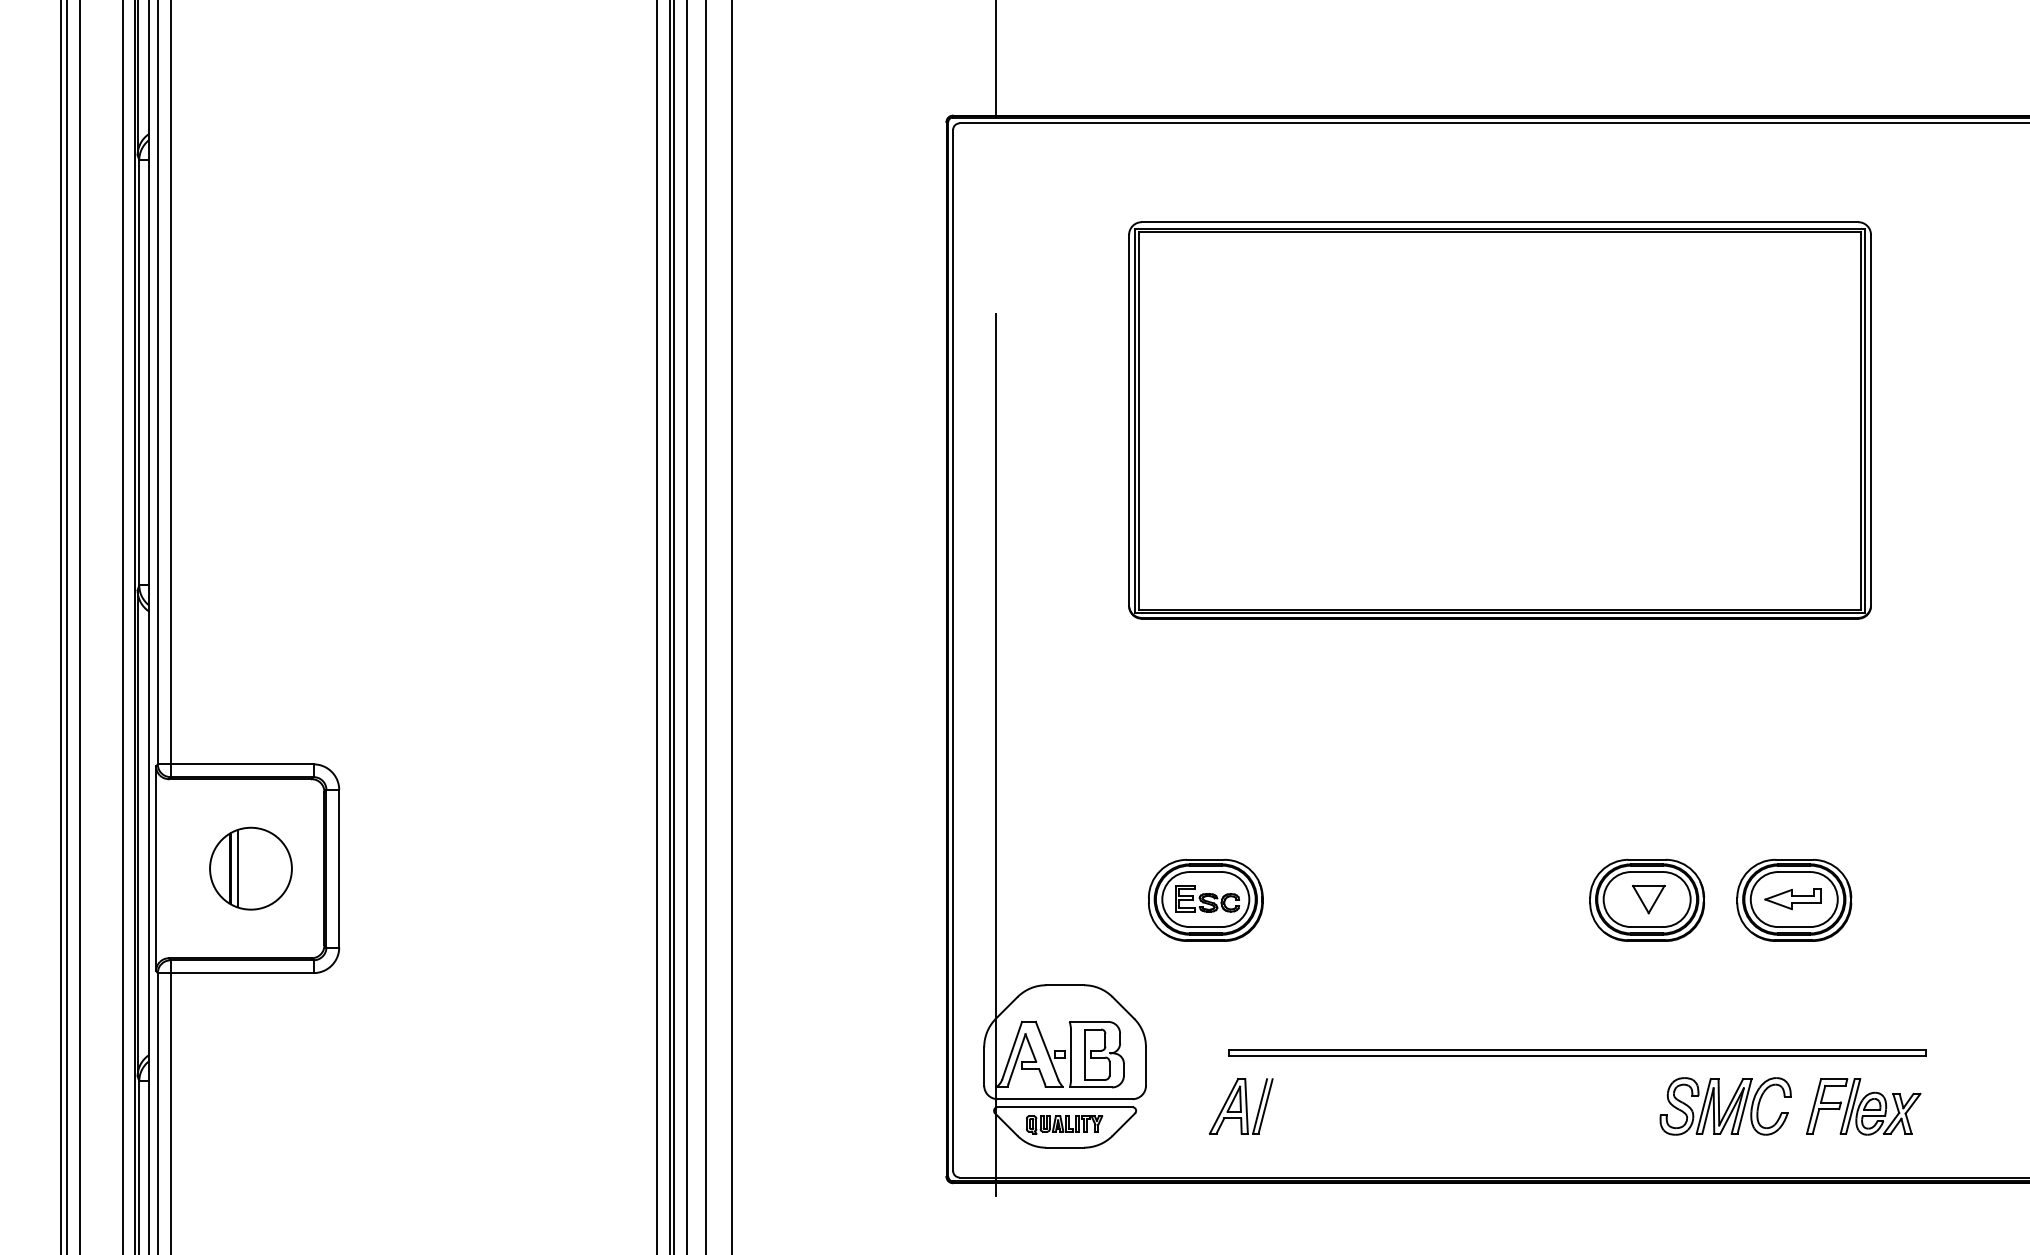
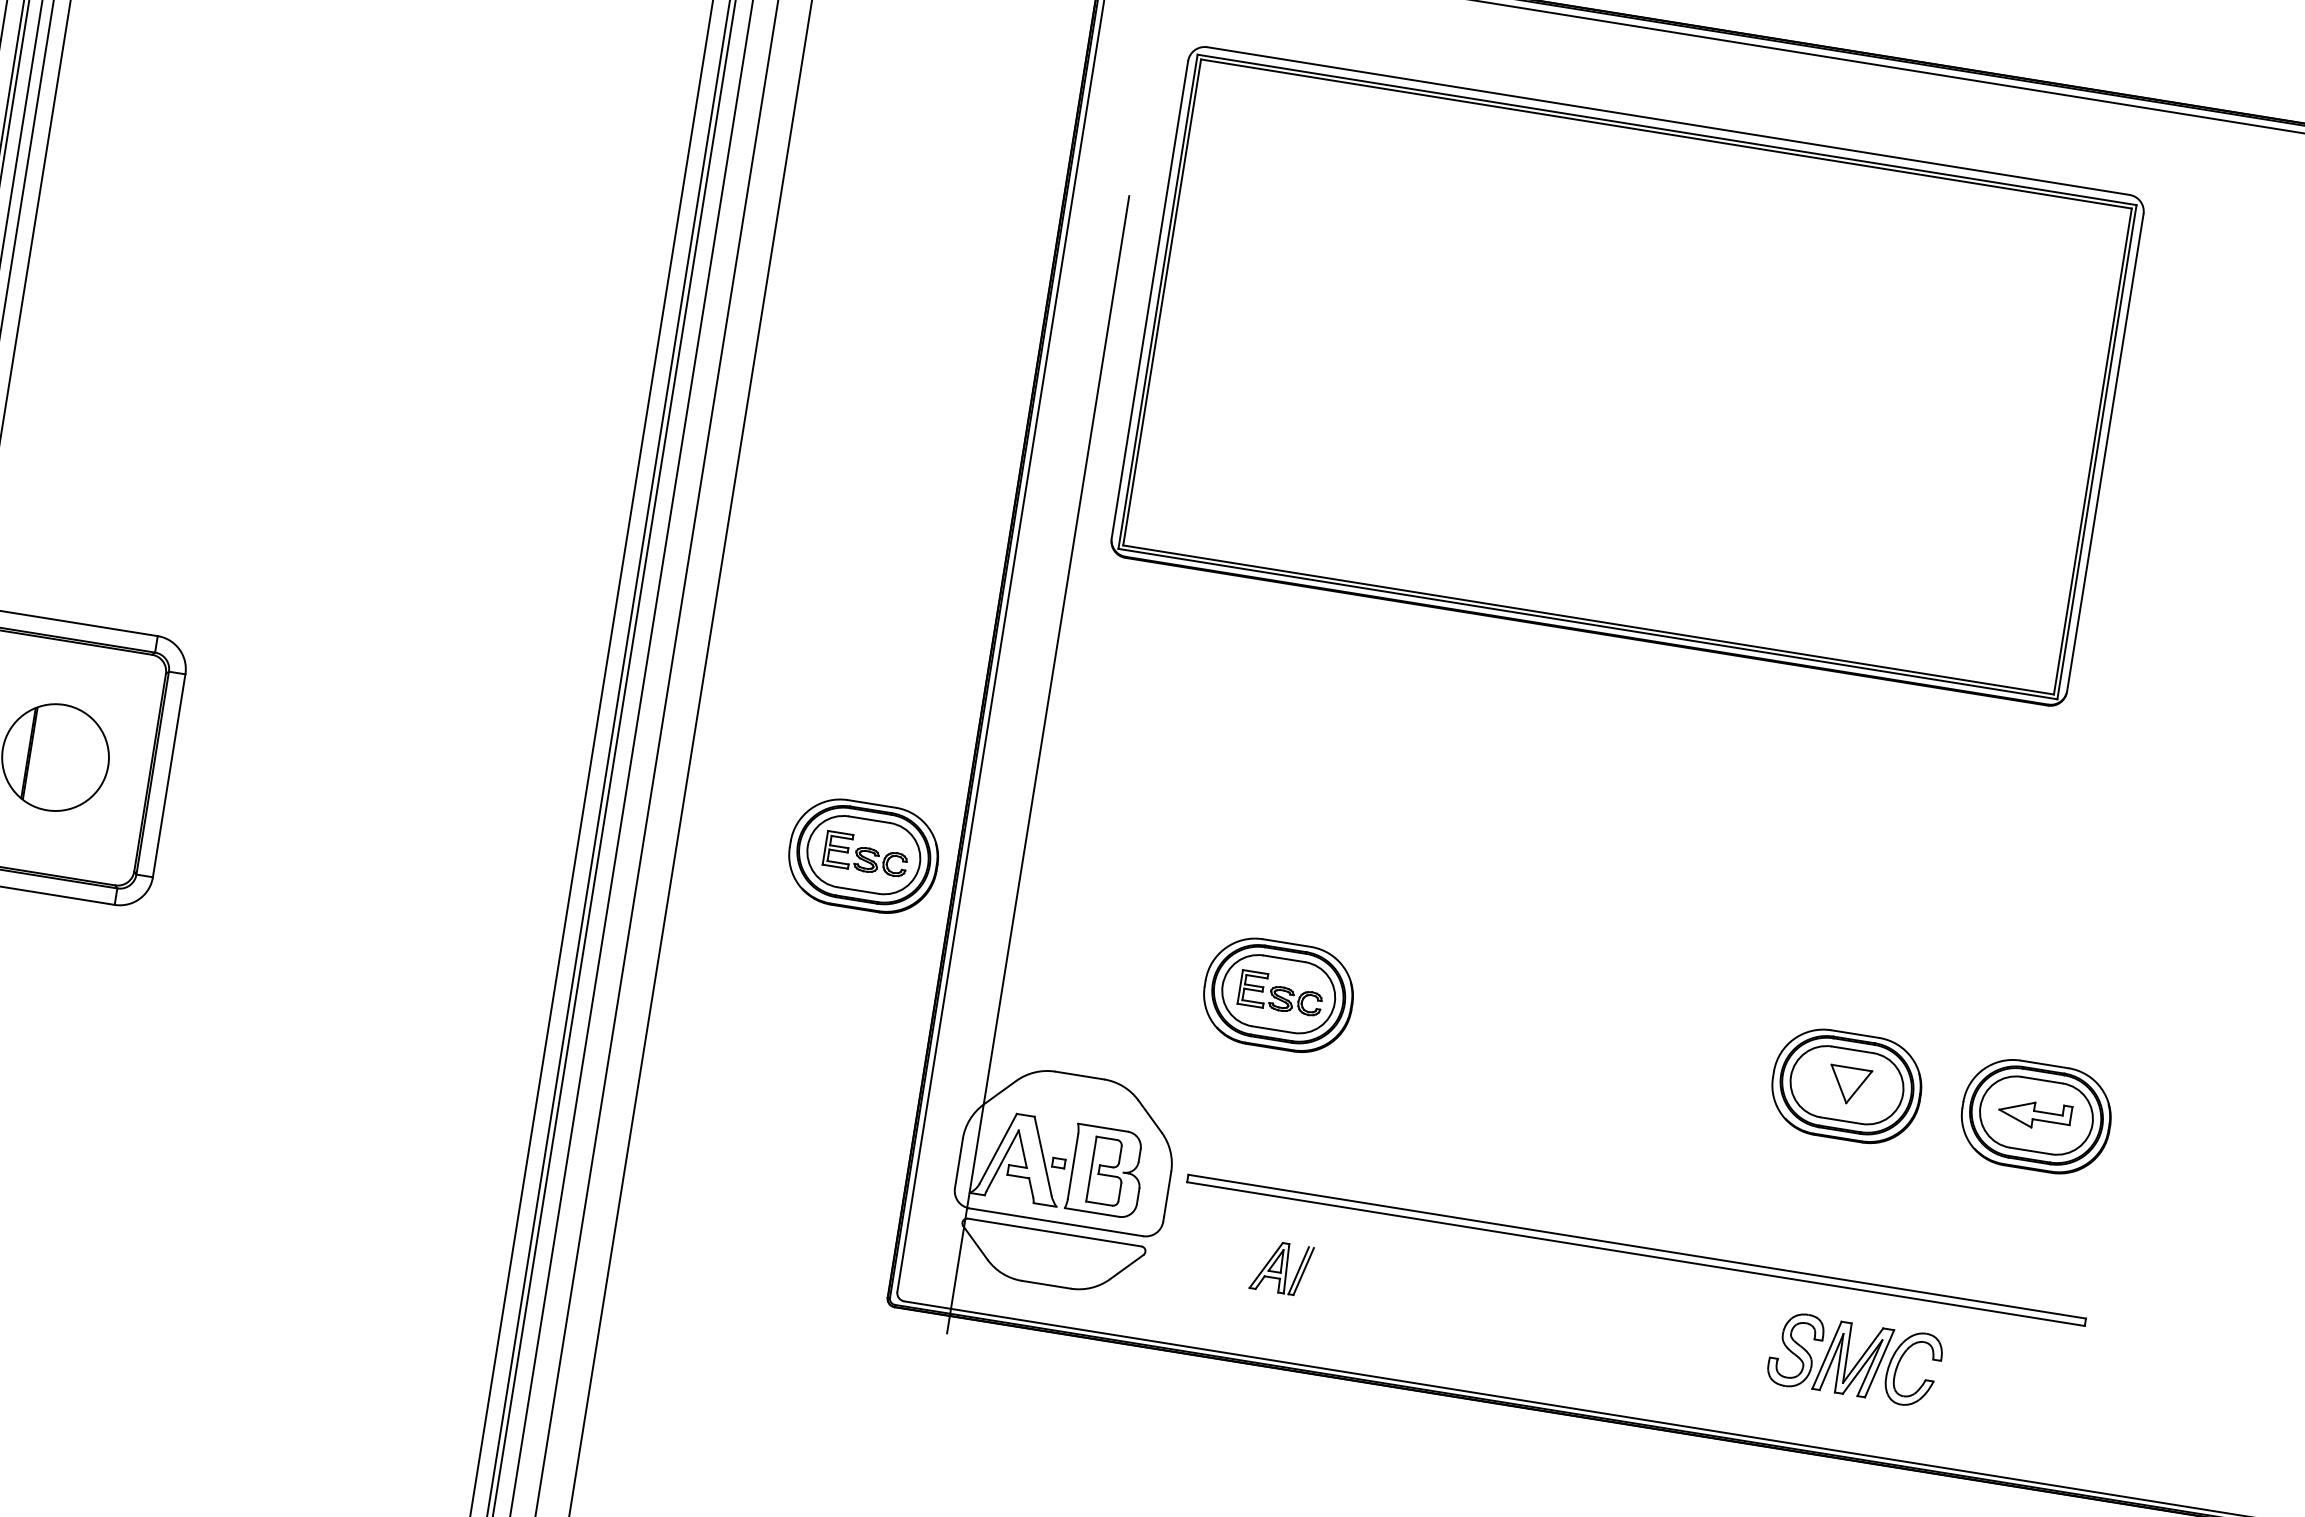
part: (1499, 420) -> (1626, 376), moved
part: (874, 844) -> (863, 855), added
line: (237, 868) -> (38, 754), removed
part: (1577, 1052) -> (1636, 1249), moved
part: (1241, 1106) -> (1281, 1268), size x0.7
part: (1725, 1106) -> (1855, 1359), moved
part: (1863, 1106) -> (2082, 1396), removed
part: (1064, 1124) -> (1050, 1254), removed

